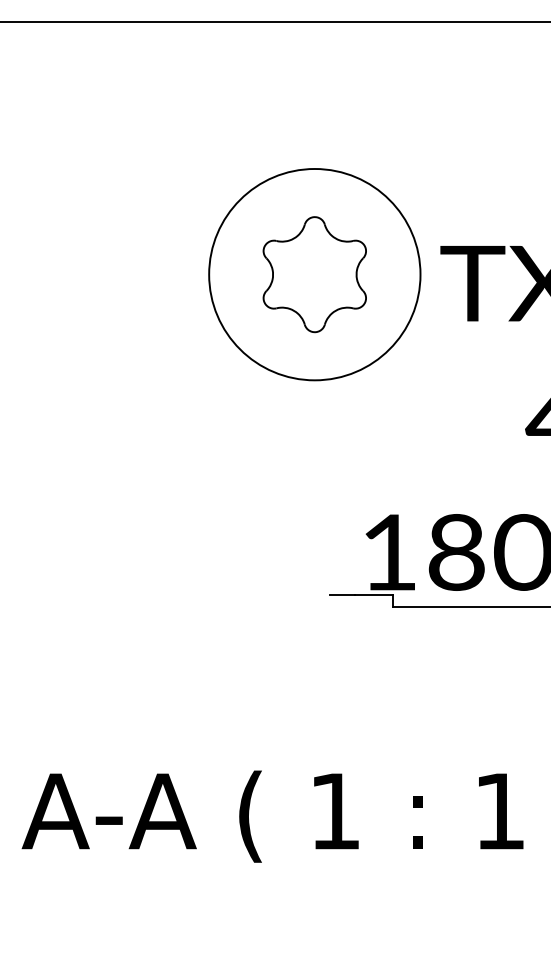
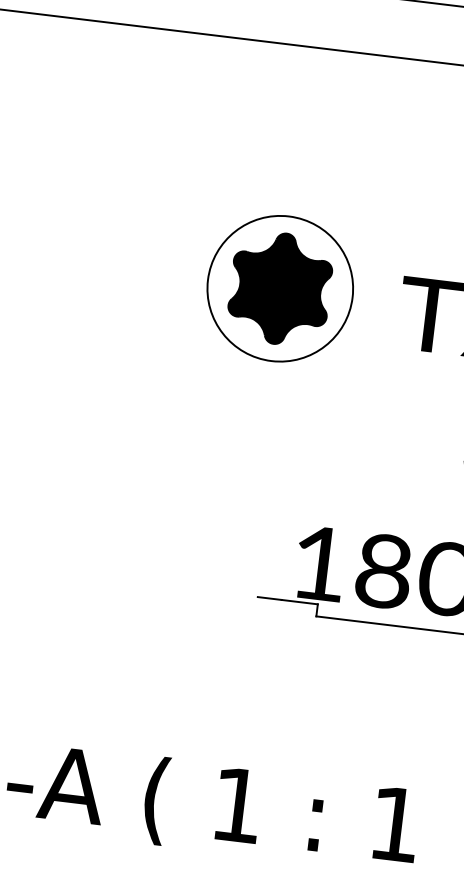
circle: (314, 274) -> (280, 288), size x0.71
fill: (314, 274) -> (280, 288), added

